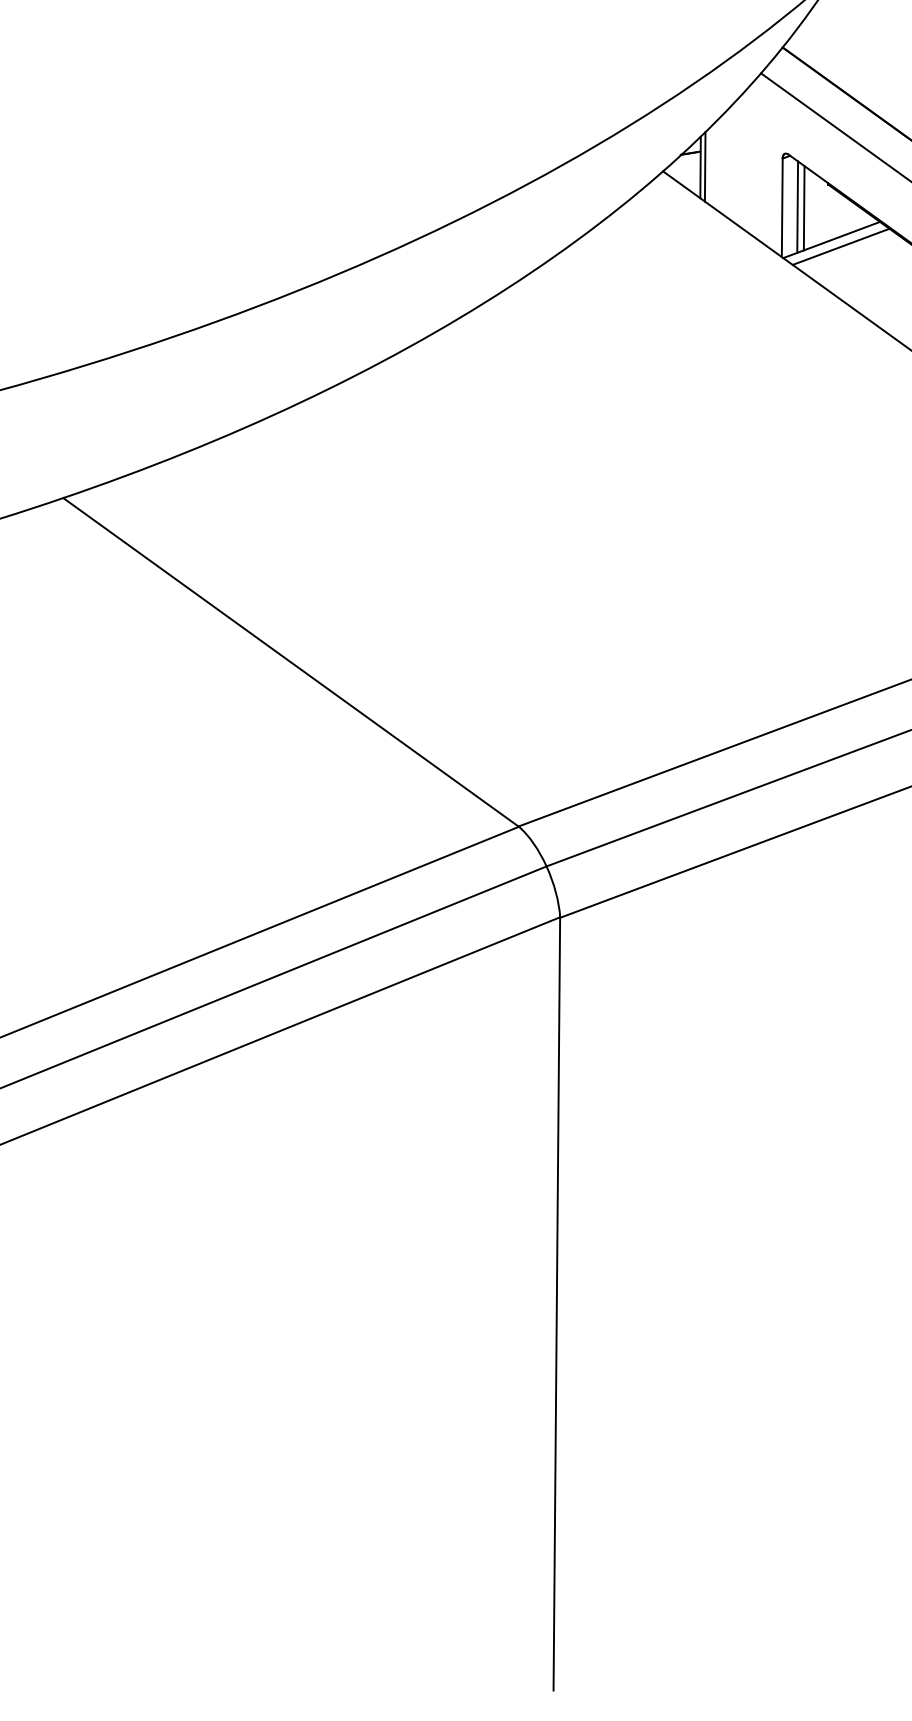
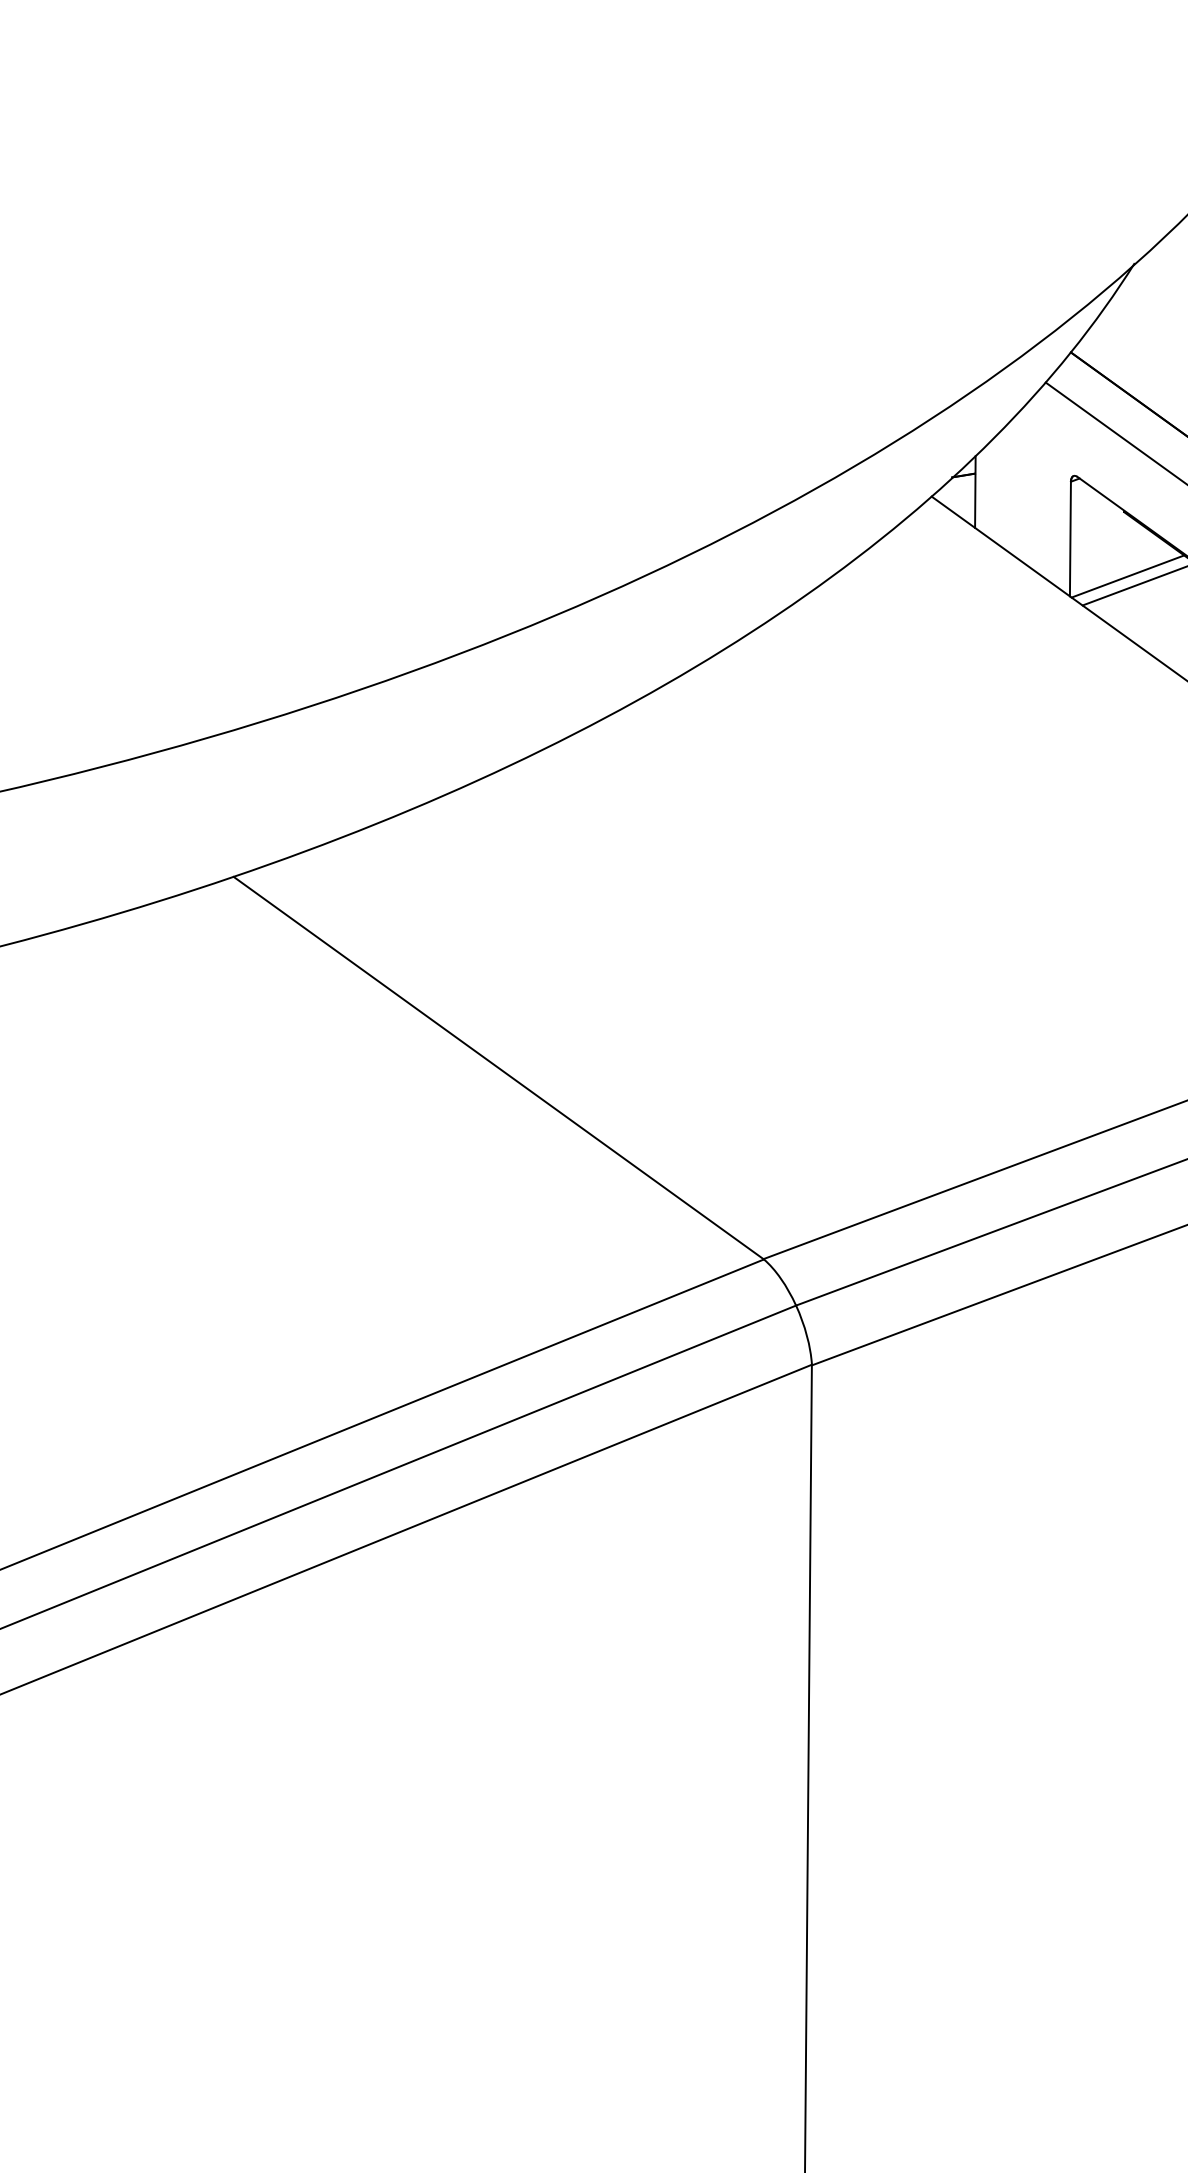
line: (705, 166) -> (980, 490), removed
line: (796, 207) -> (1087, 538), removed
line: (803, 208) -> (1095, 539), removed

